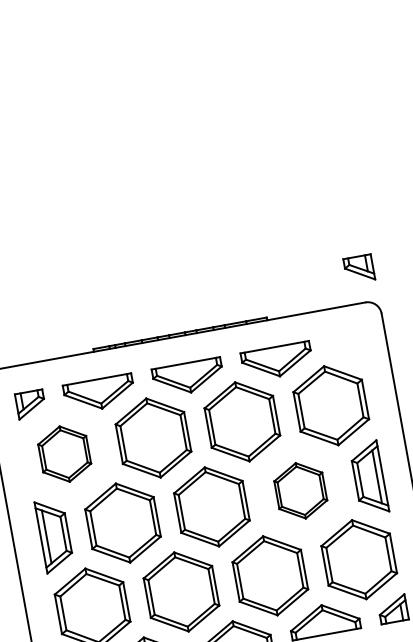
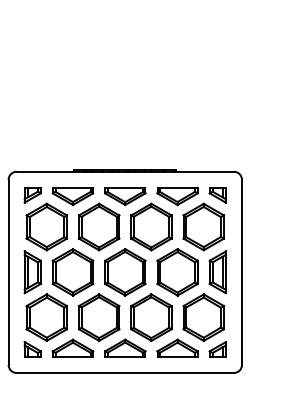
part: (358, 269) -> (217, 195), moved
part: (63, 453) -> (46, 226), size x1.43
part: (300, 491) -> (177, 272), size x1.43

